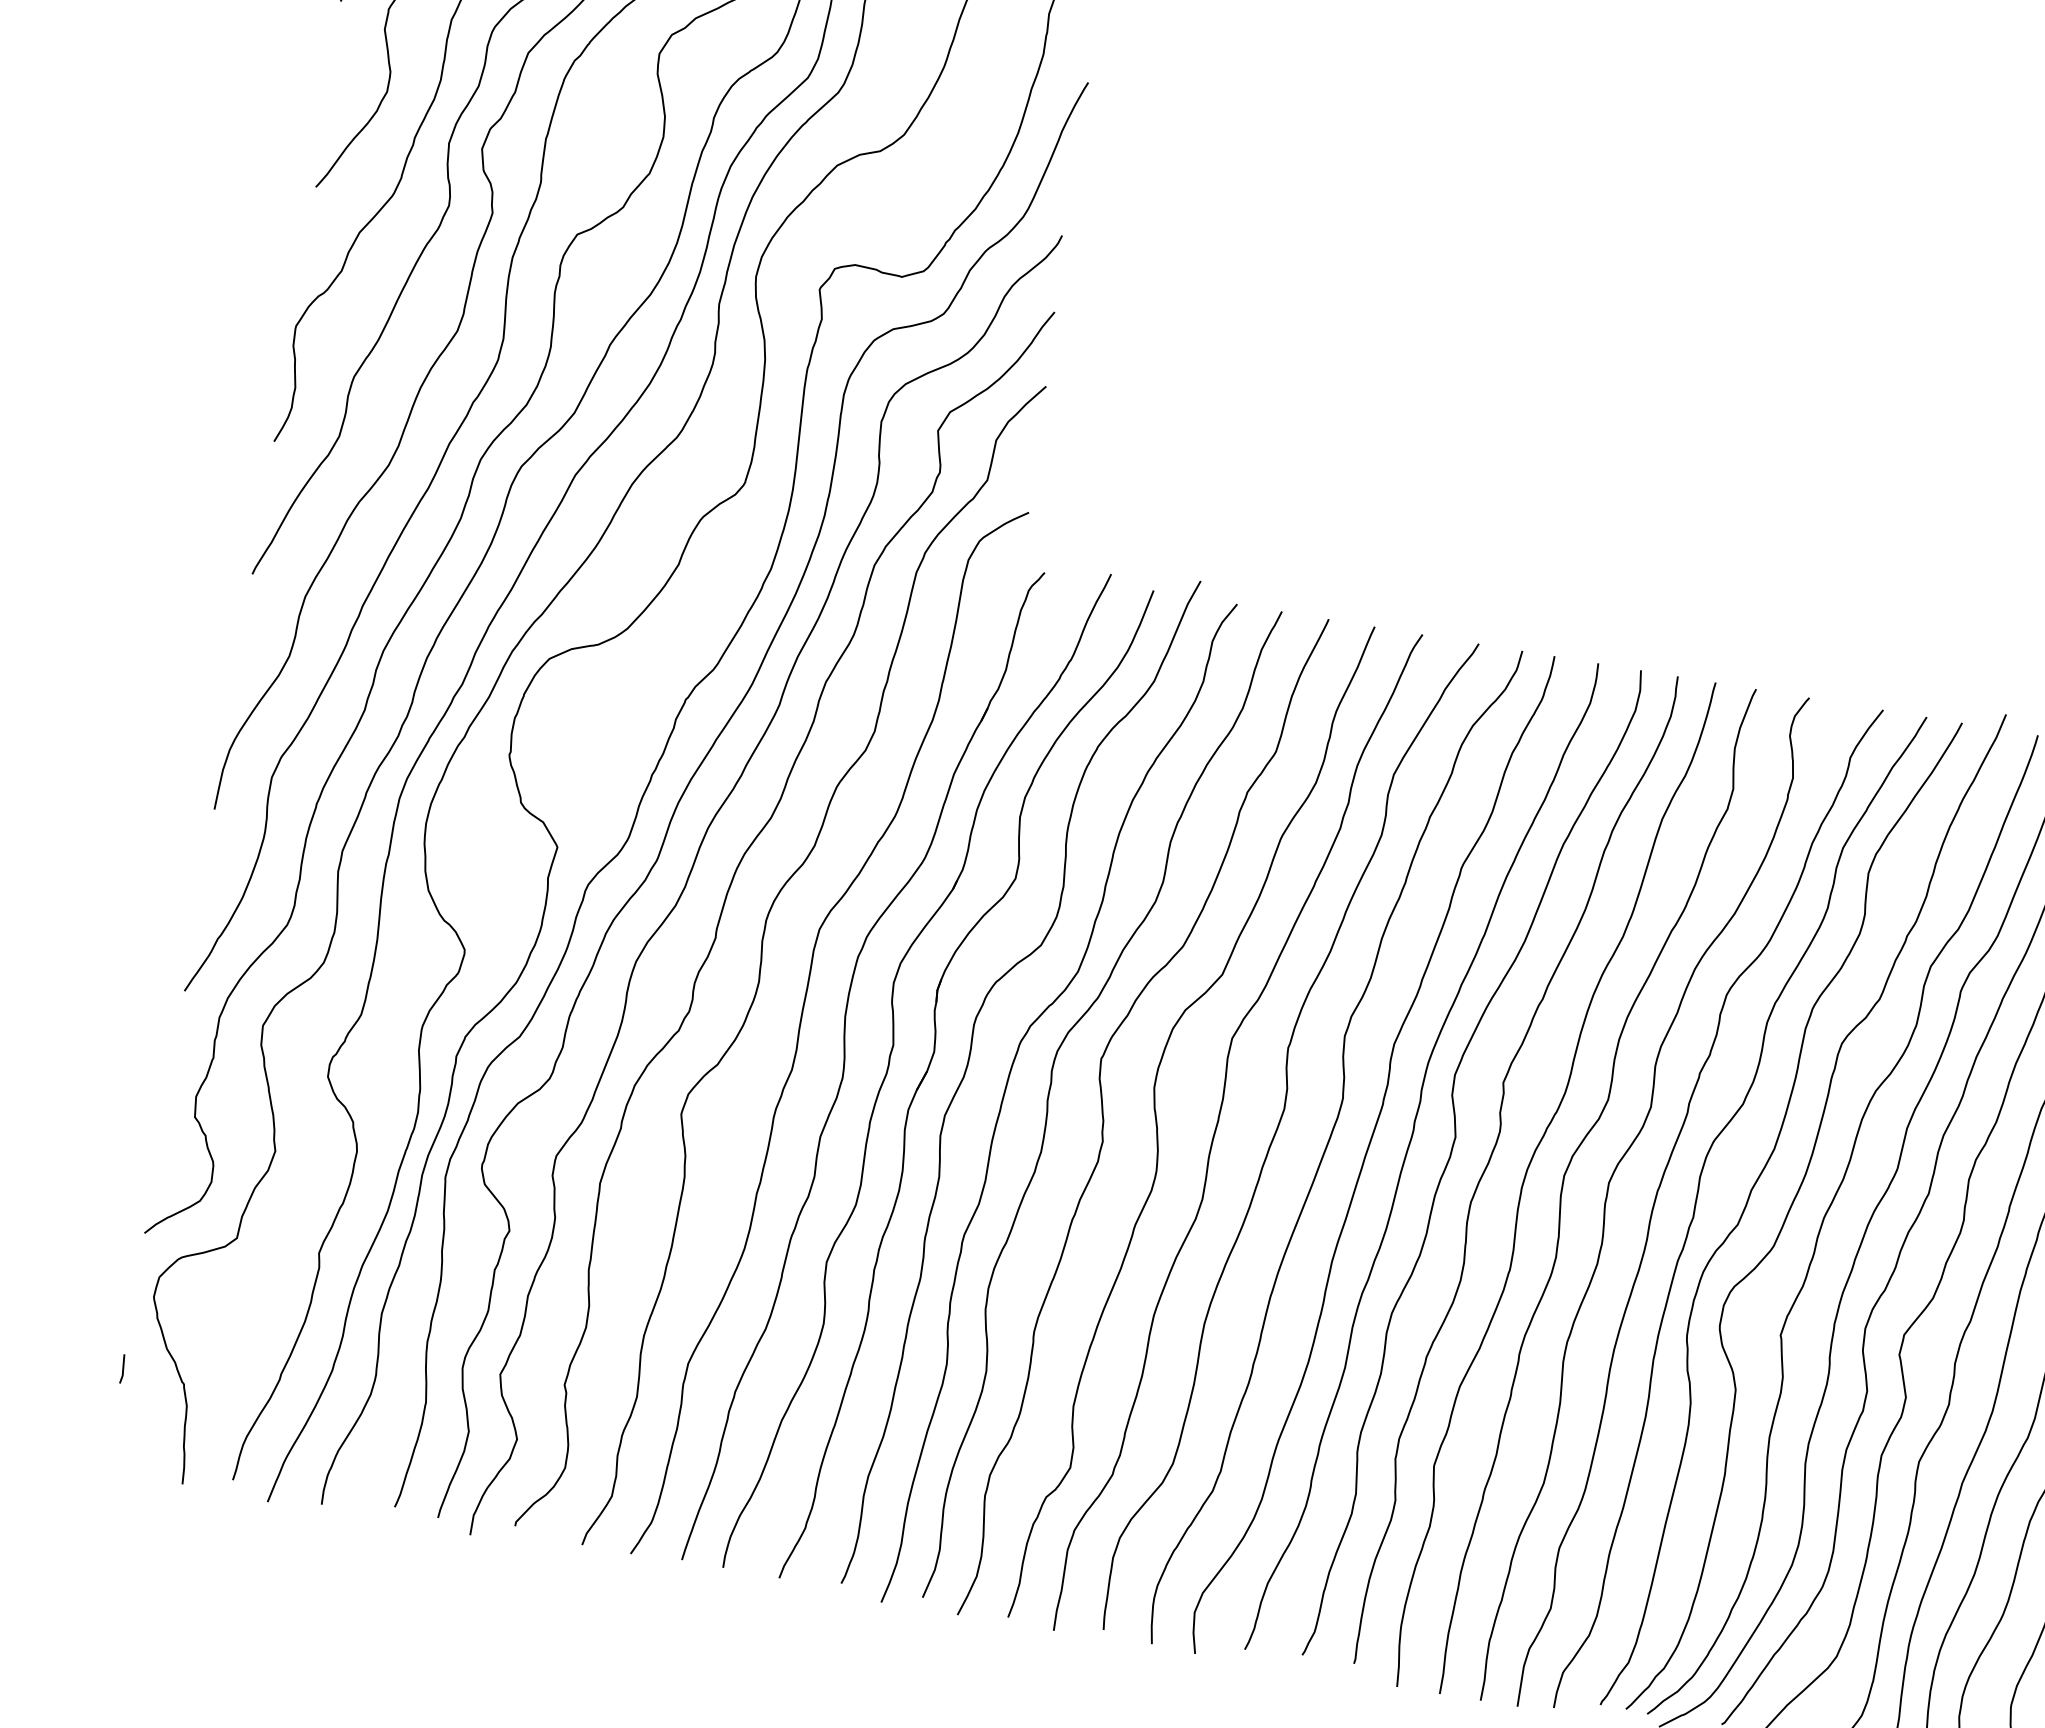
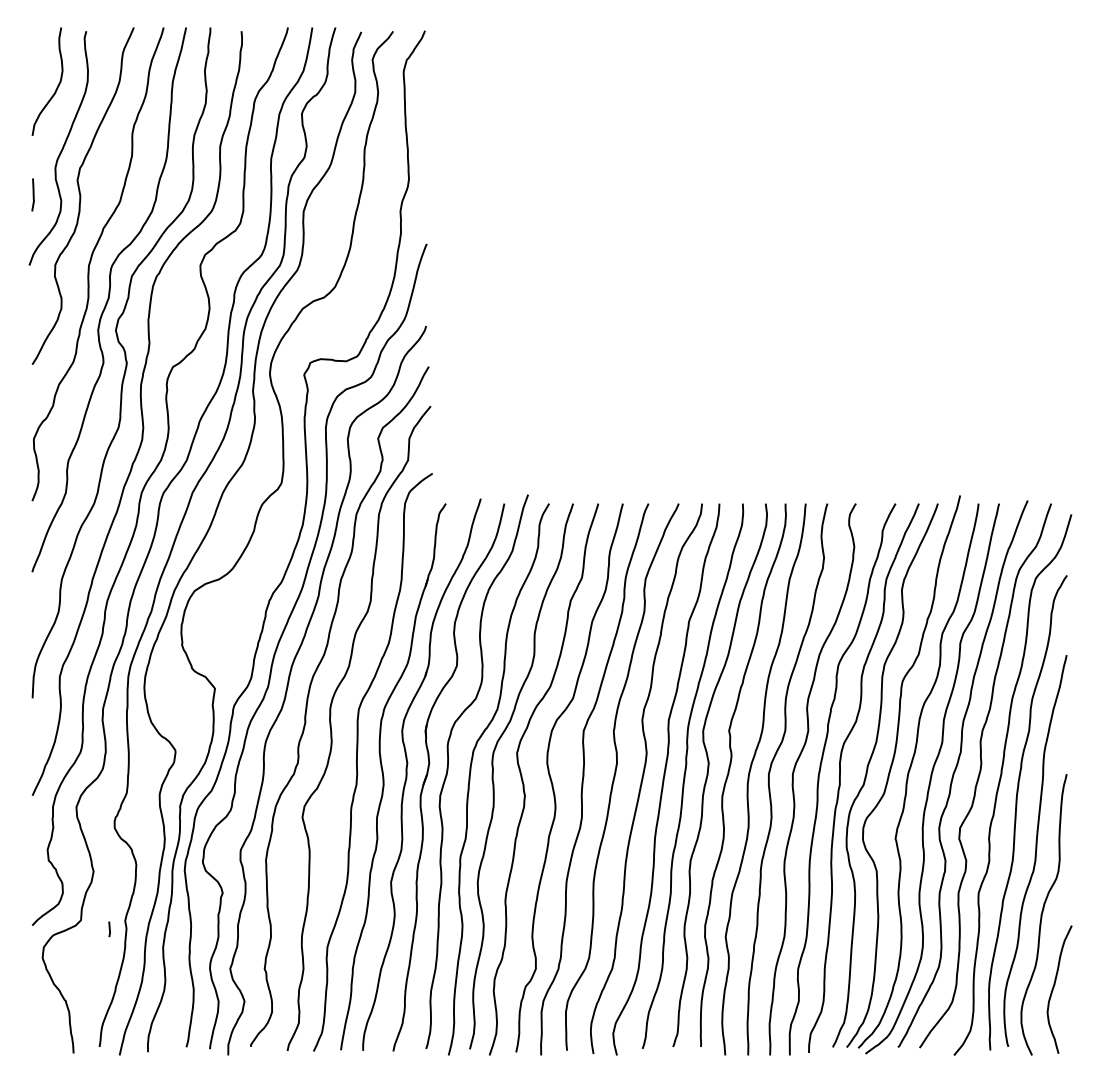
line: (122, 1369) -> (109, 929), moved

